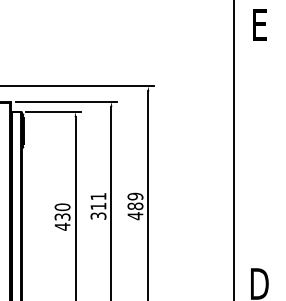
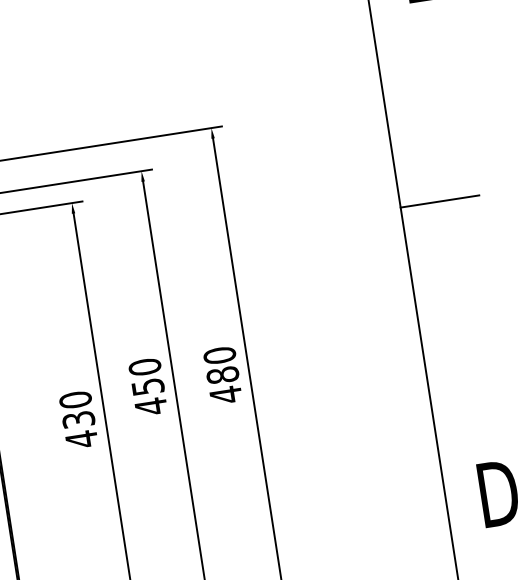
line: (252, 138) -> (438, 201), added
text: (135, 196) -> (219, 355), 489 -> 480
text: (98, 206) -> (148, 387), 311 -> 450

